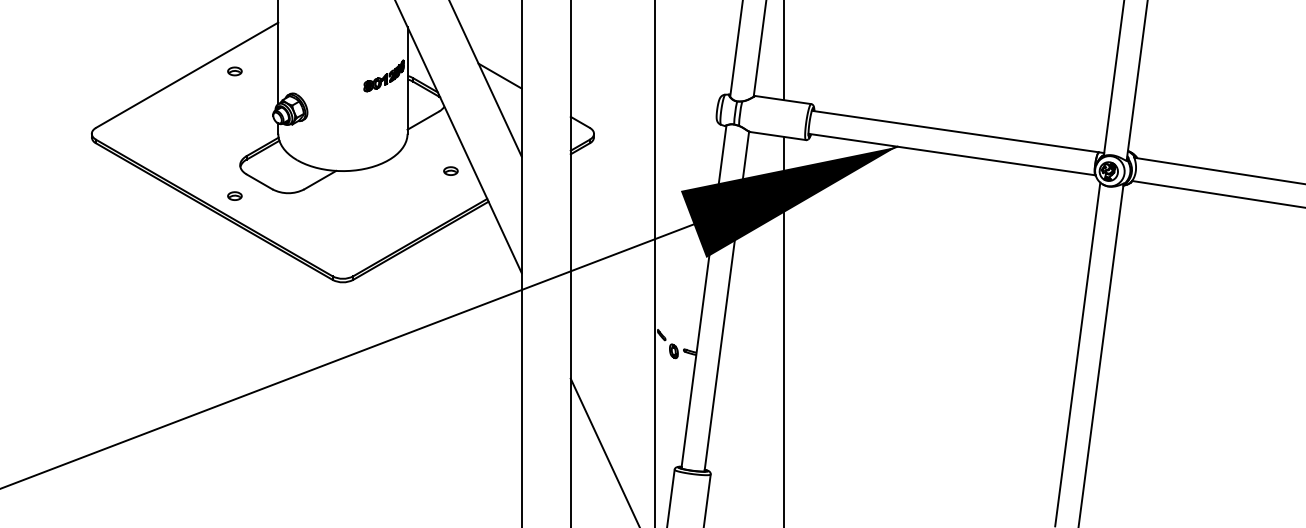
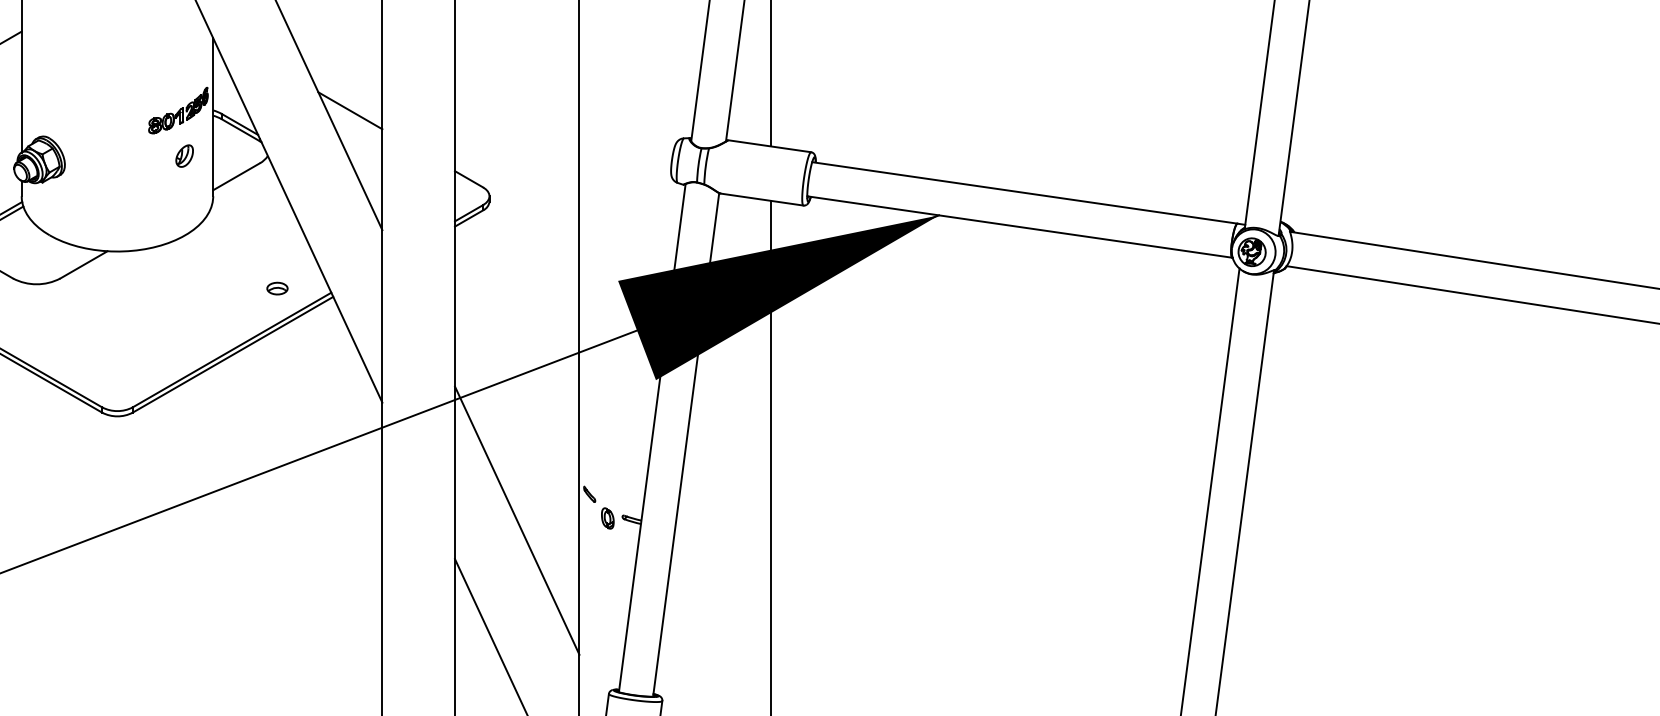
part: (387, 106) -> (183, 155), added
part: (450, 170) -> (276, 287), moved
line: (612, 352) -> (516, 520), added

